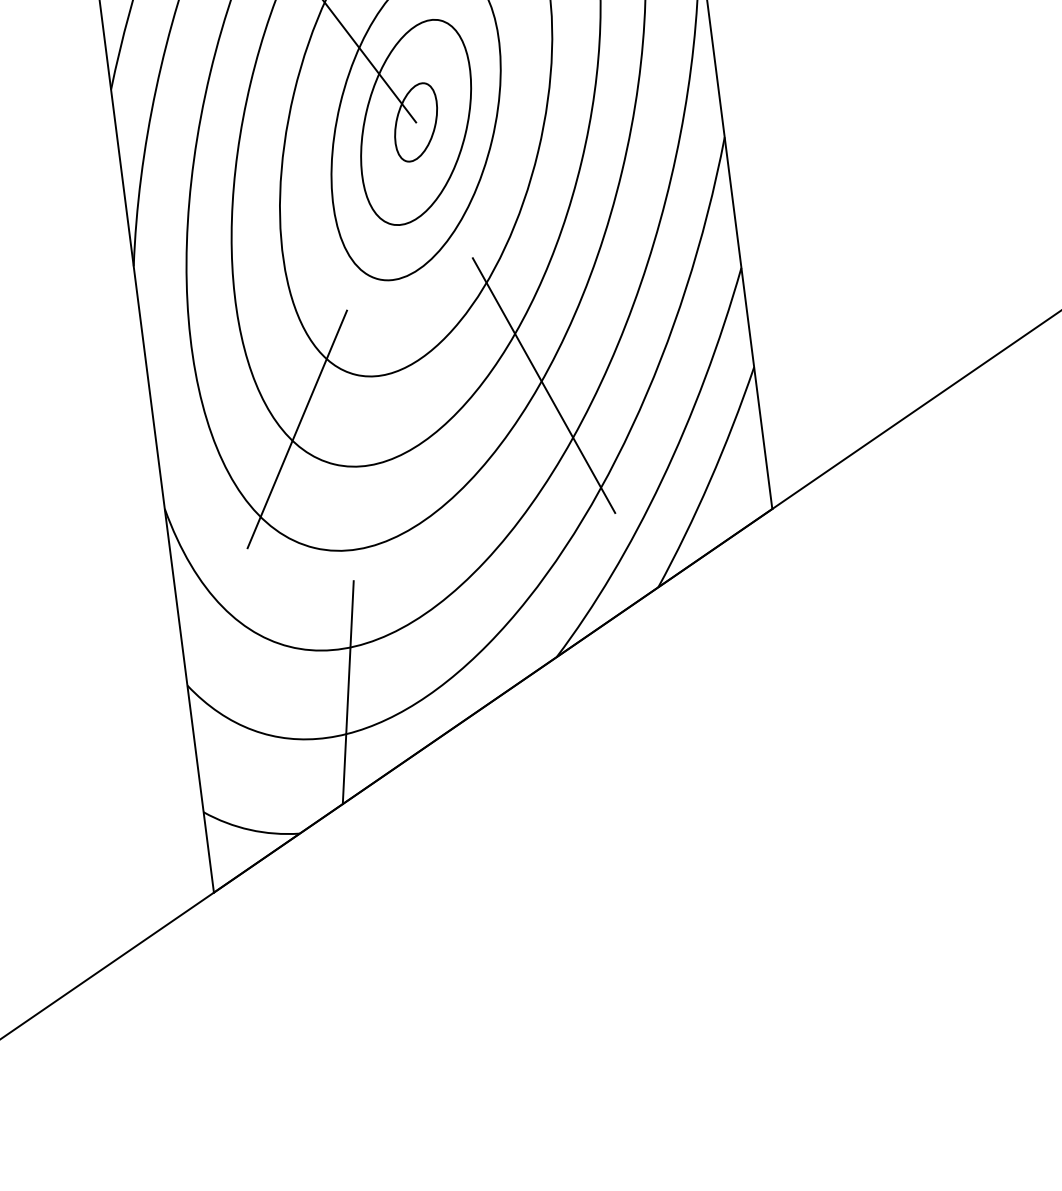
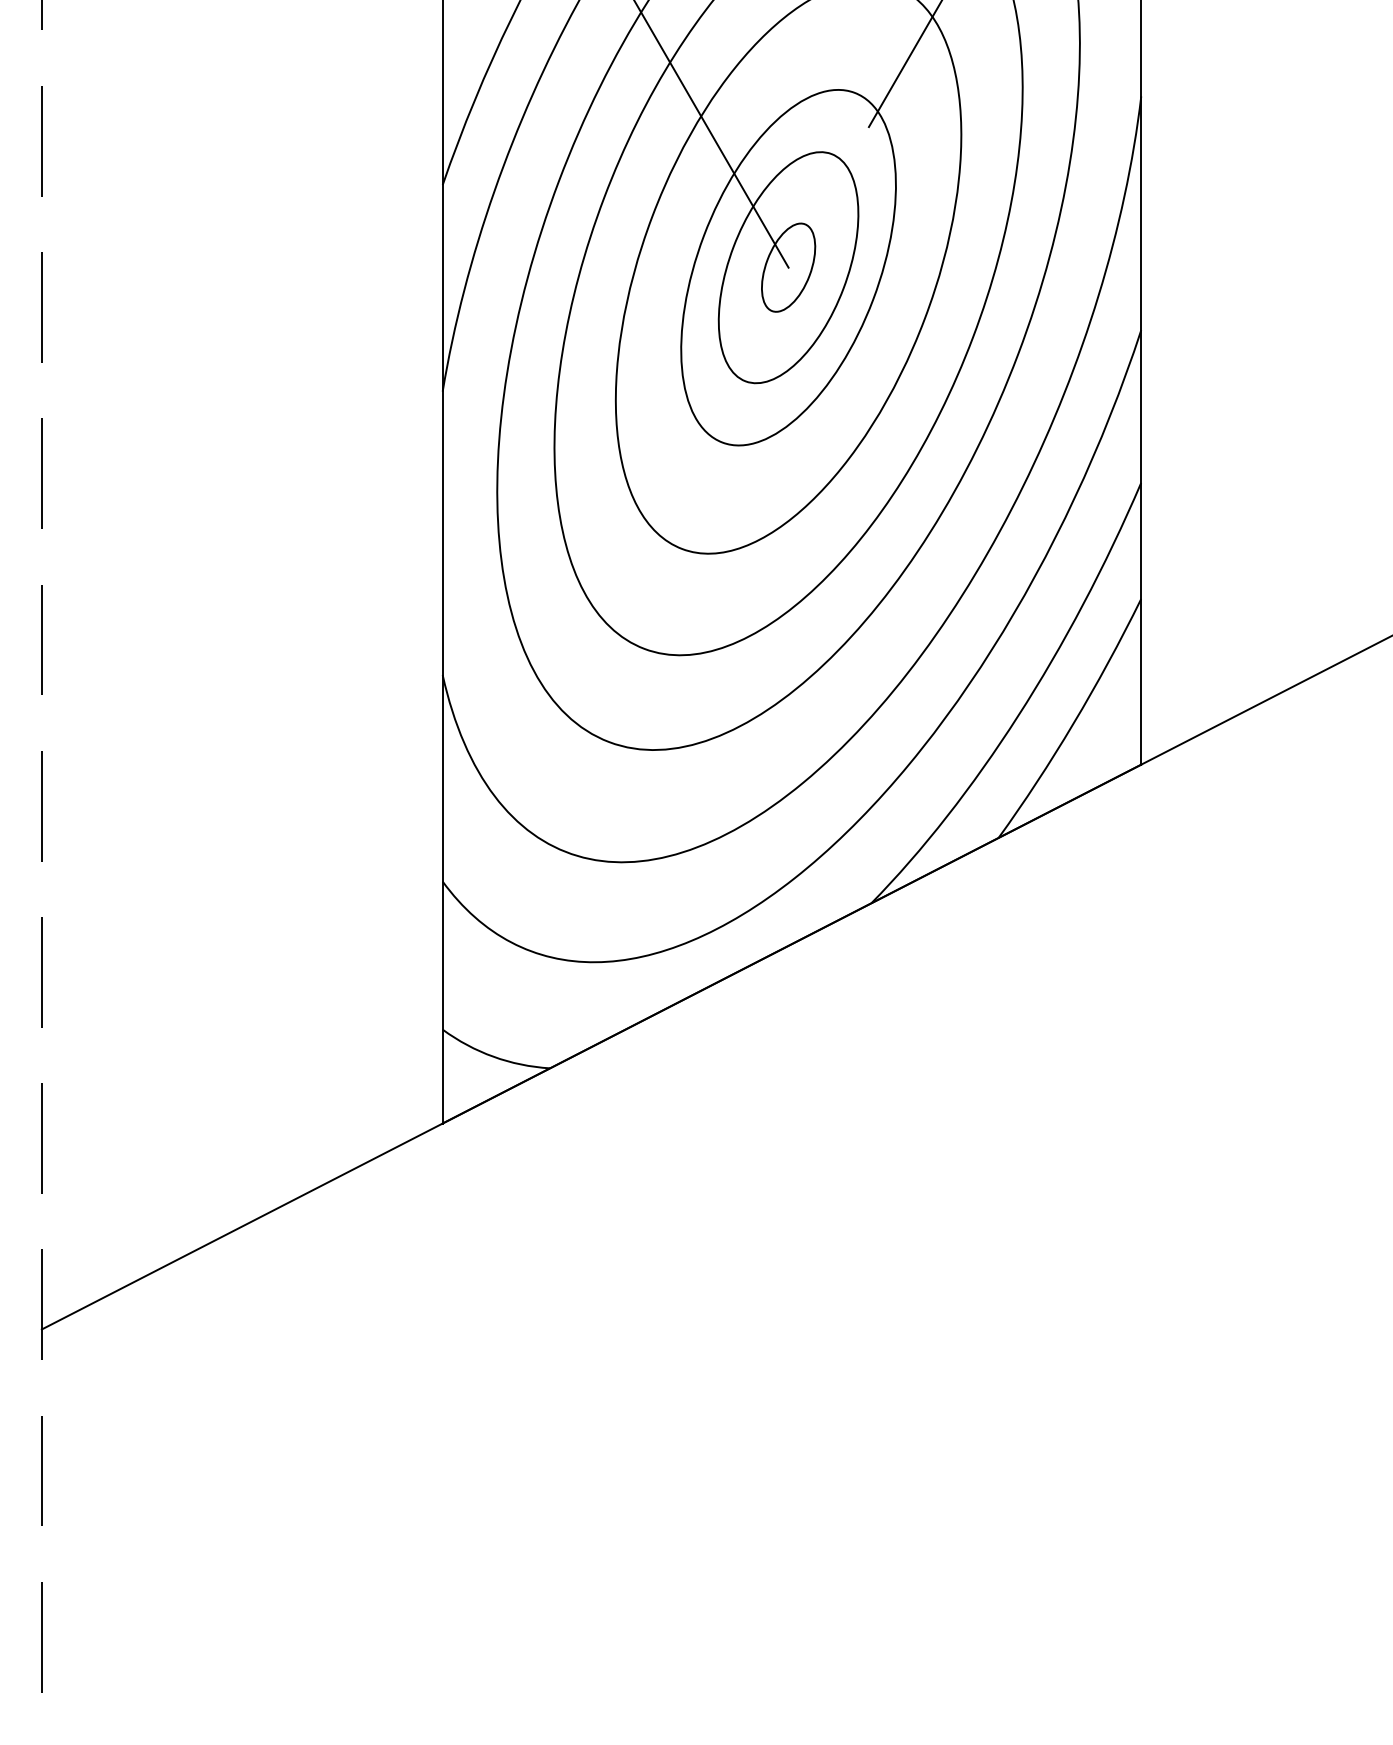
line: (543, 385) -> (896, 589), removed
line: (297, 428) -> (606, 602), removed
line: (348, 691) -> (626, 912), removed

